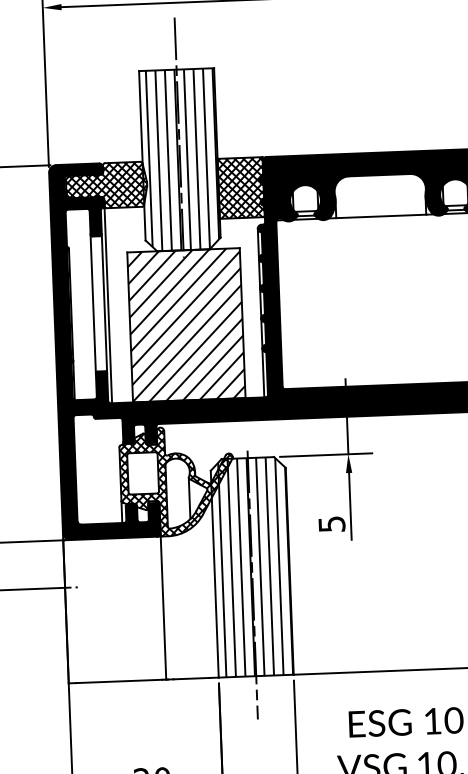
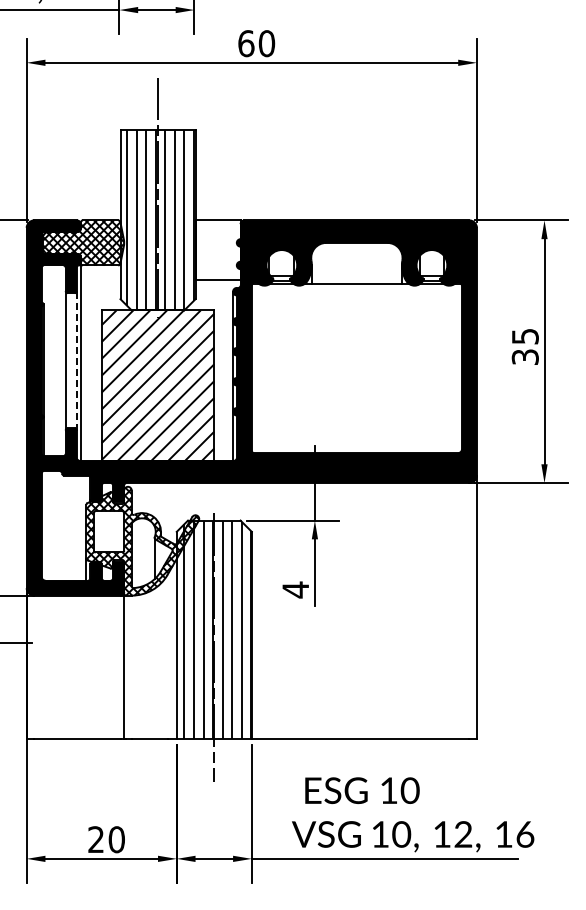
hatch: (240, 188) -> (217, 250), removed
line: (104, 303) -> (76, 360), solid -> dashed
text: (331, 523) -> (295, 589), 5 -> 4

